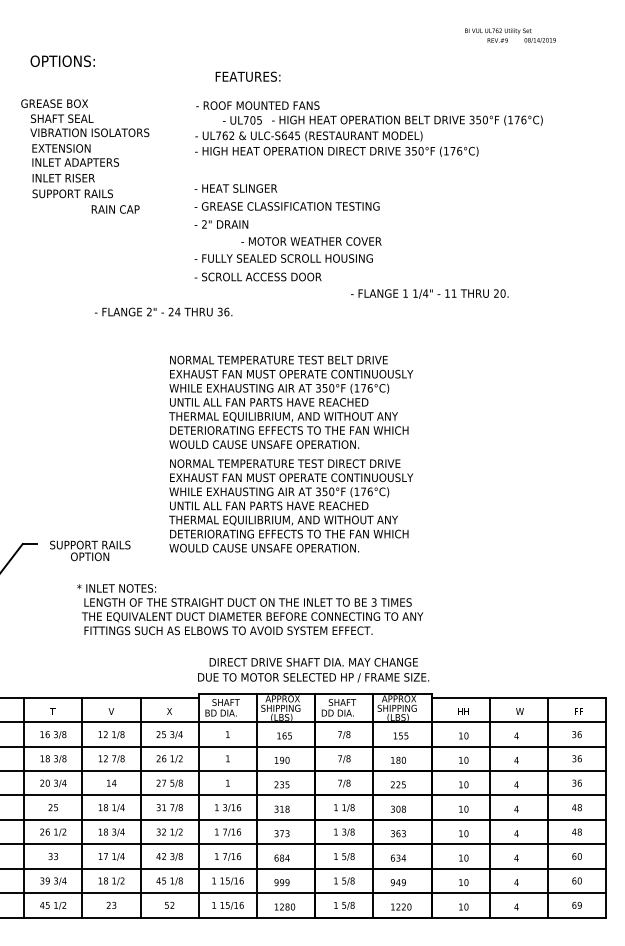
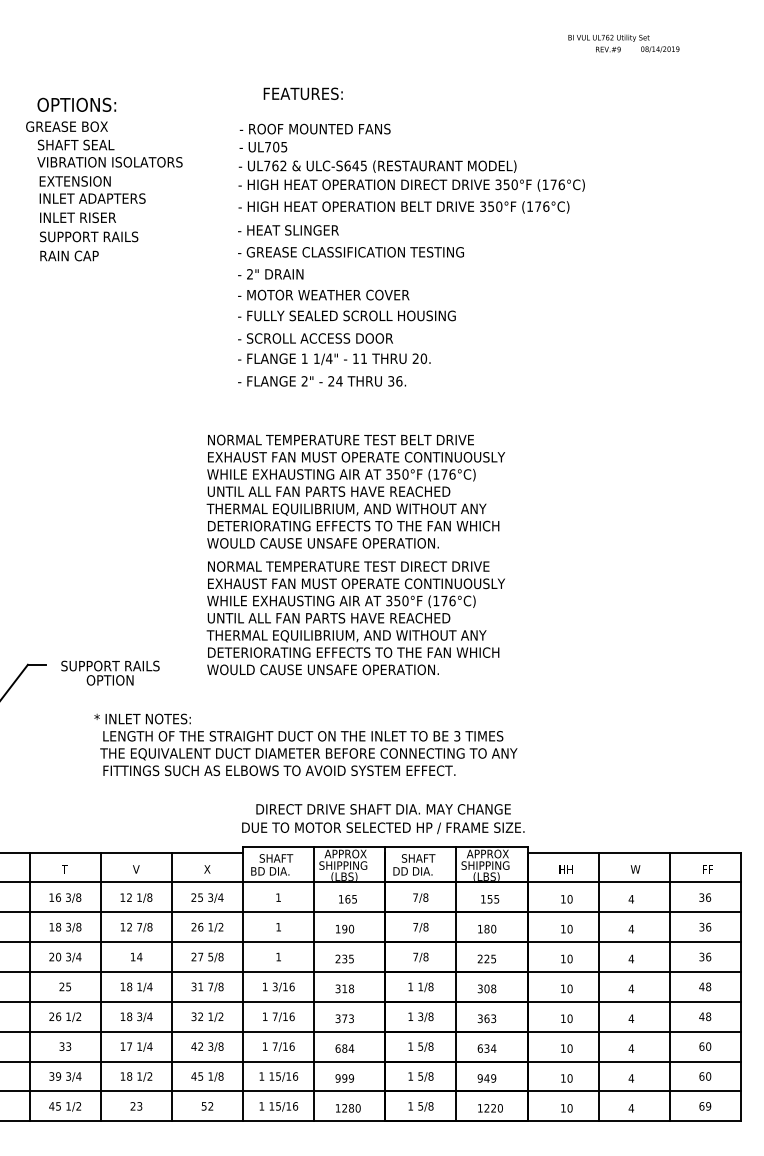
text: (62, 60) -> (76, 104), moved
text: (242, 119) -> (263, 146), moved
text: (407, 120) -> (403, 207), moved
text: (115, 209) -> (69, 255), moved
text: (311, 240) -> (323, 294), moved
text: (429, 294) -> (334, 359), moved
text: (163, 312) -> (321, 381), moved

